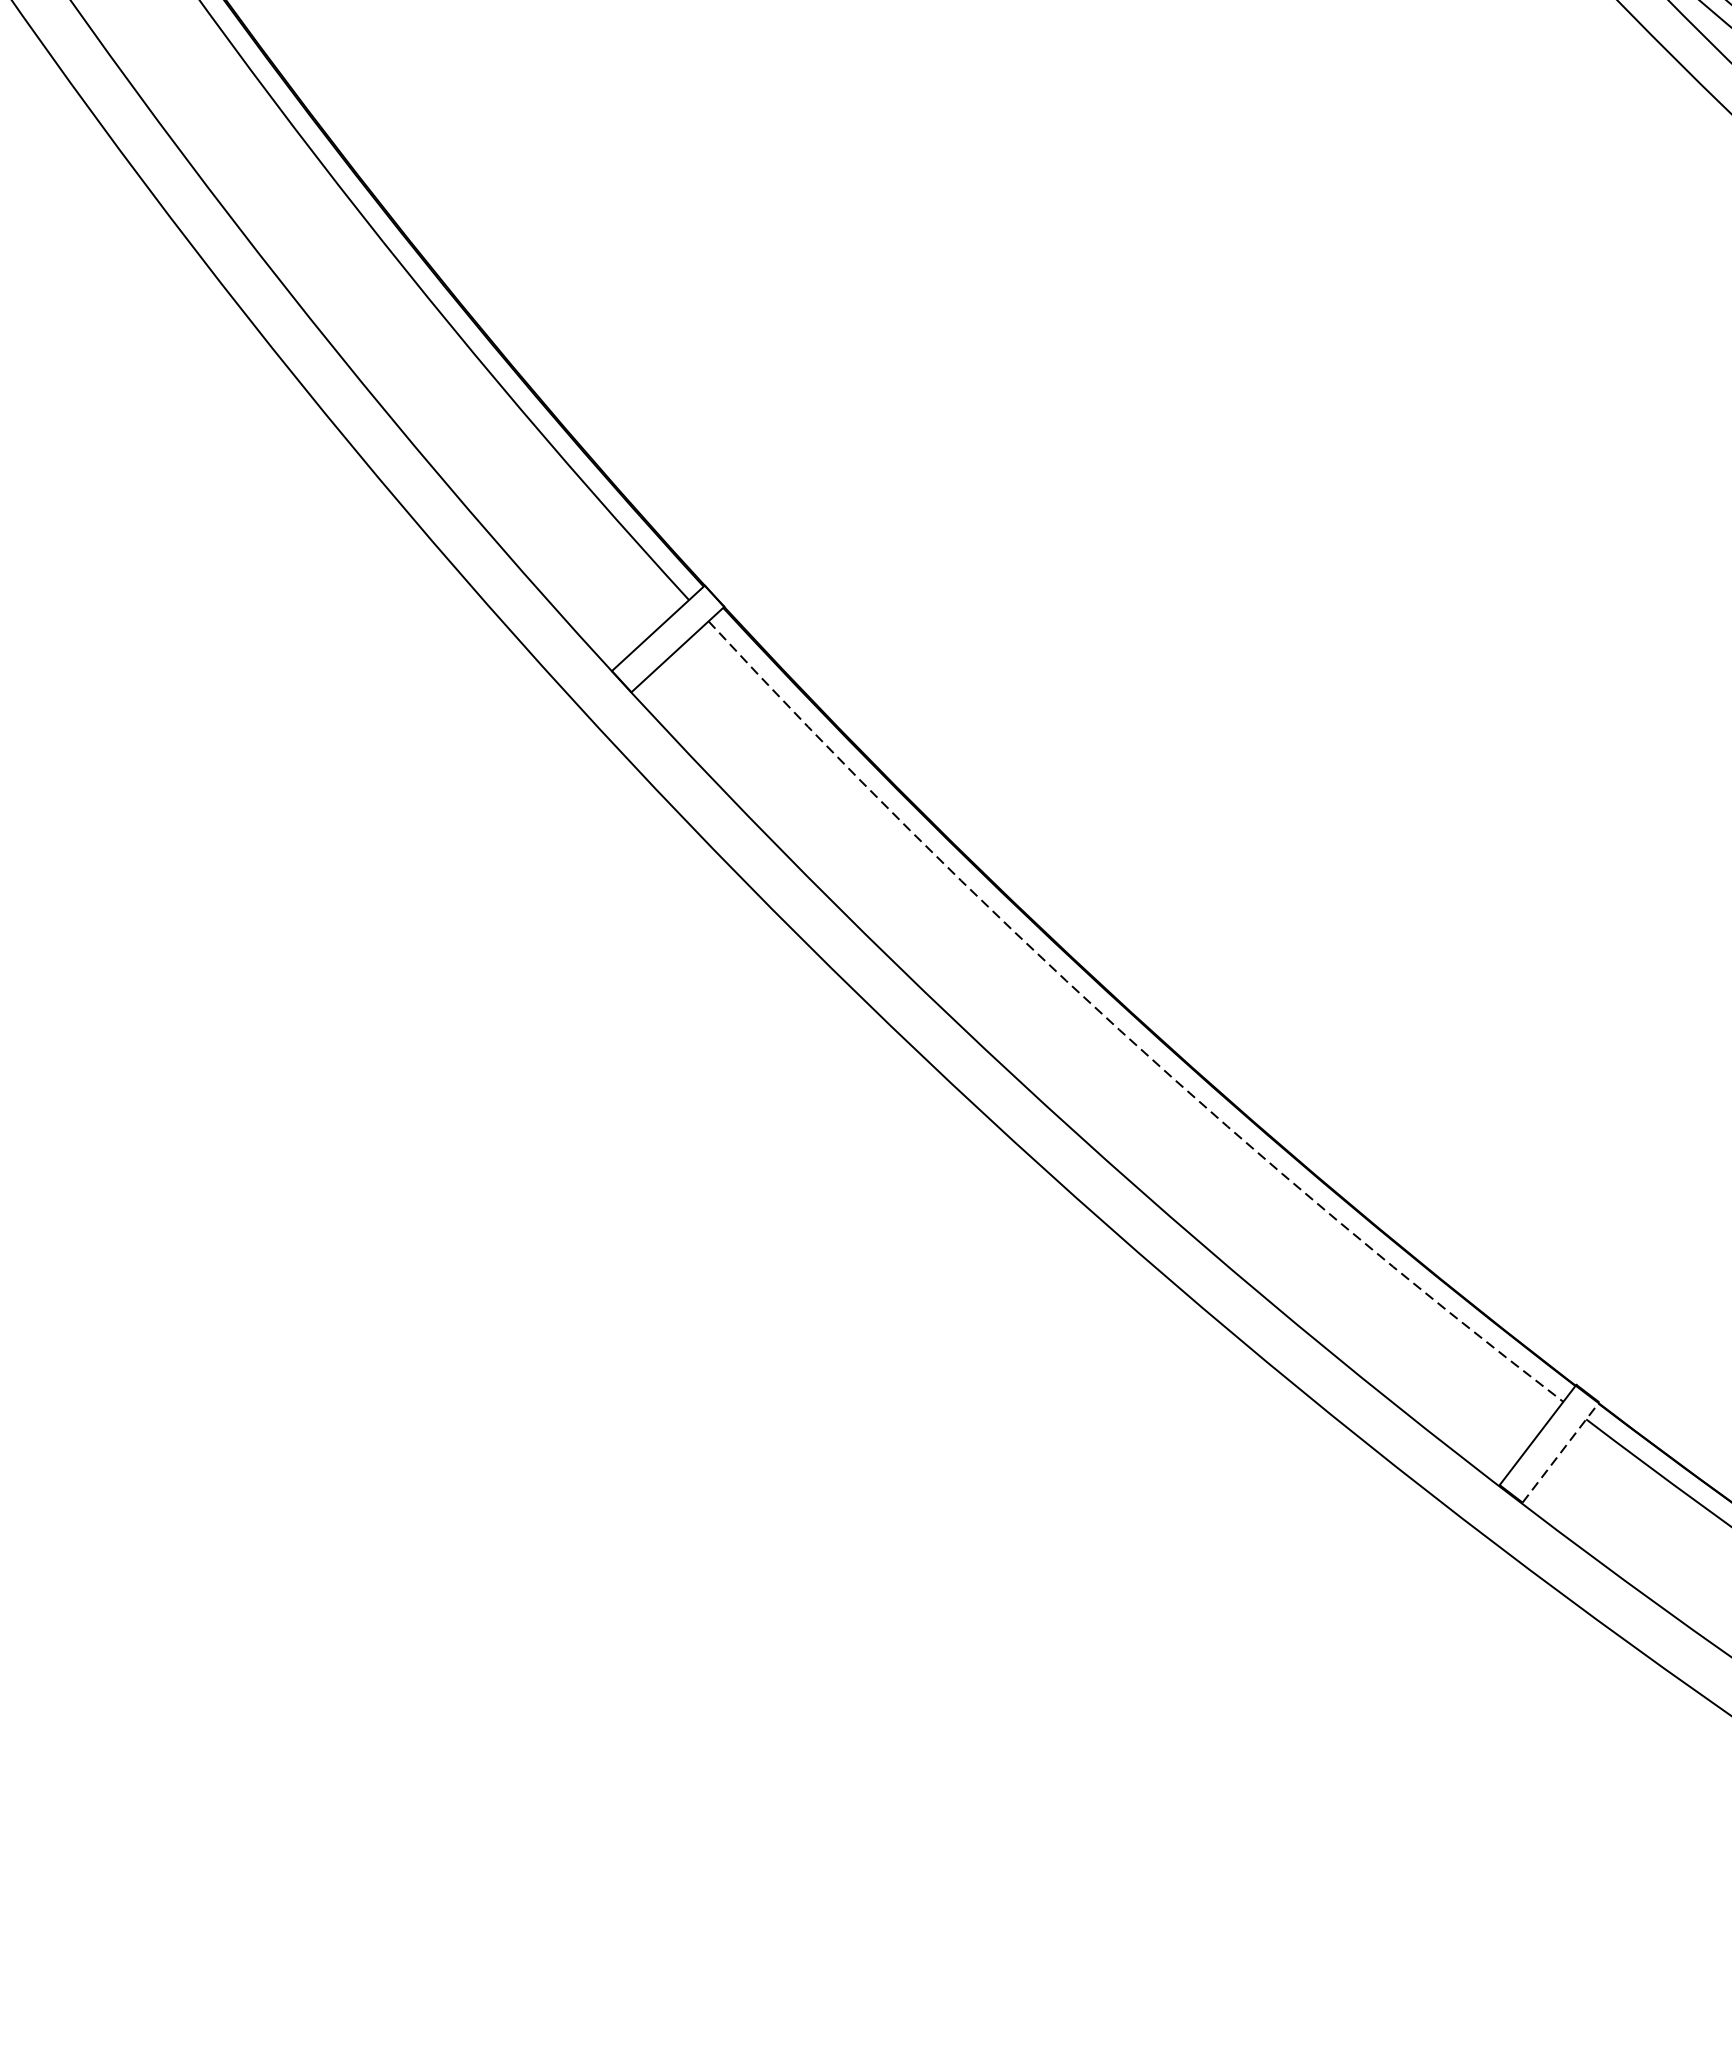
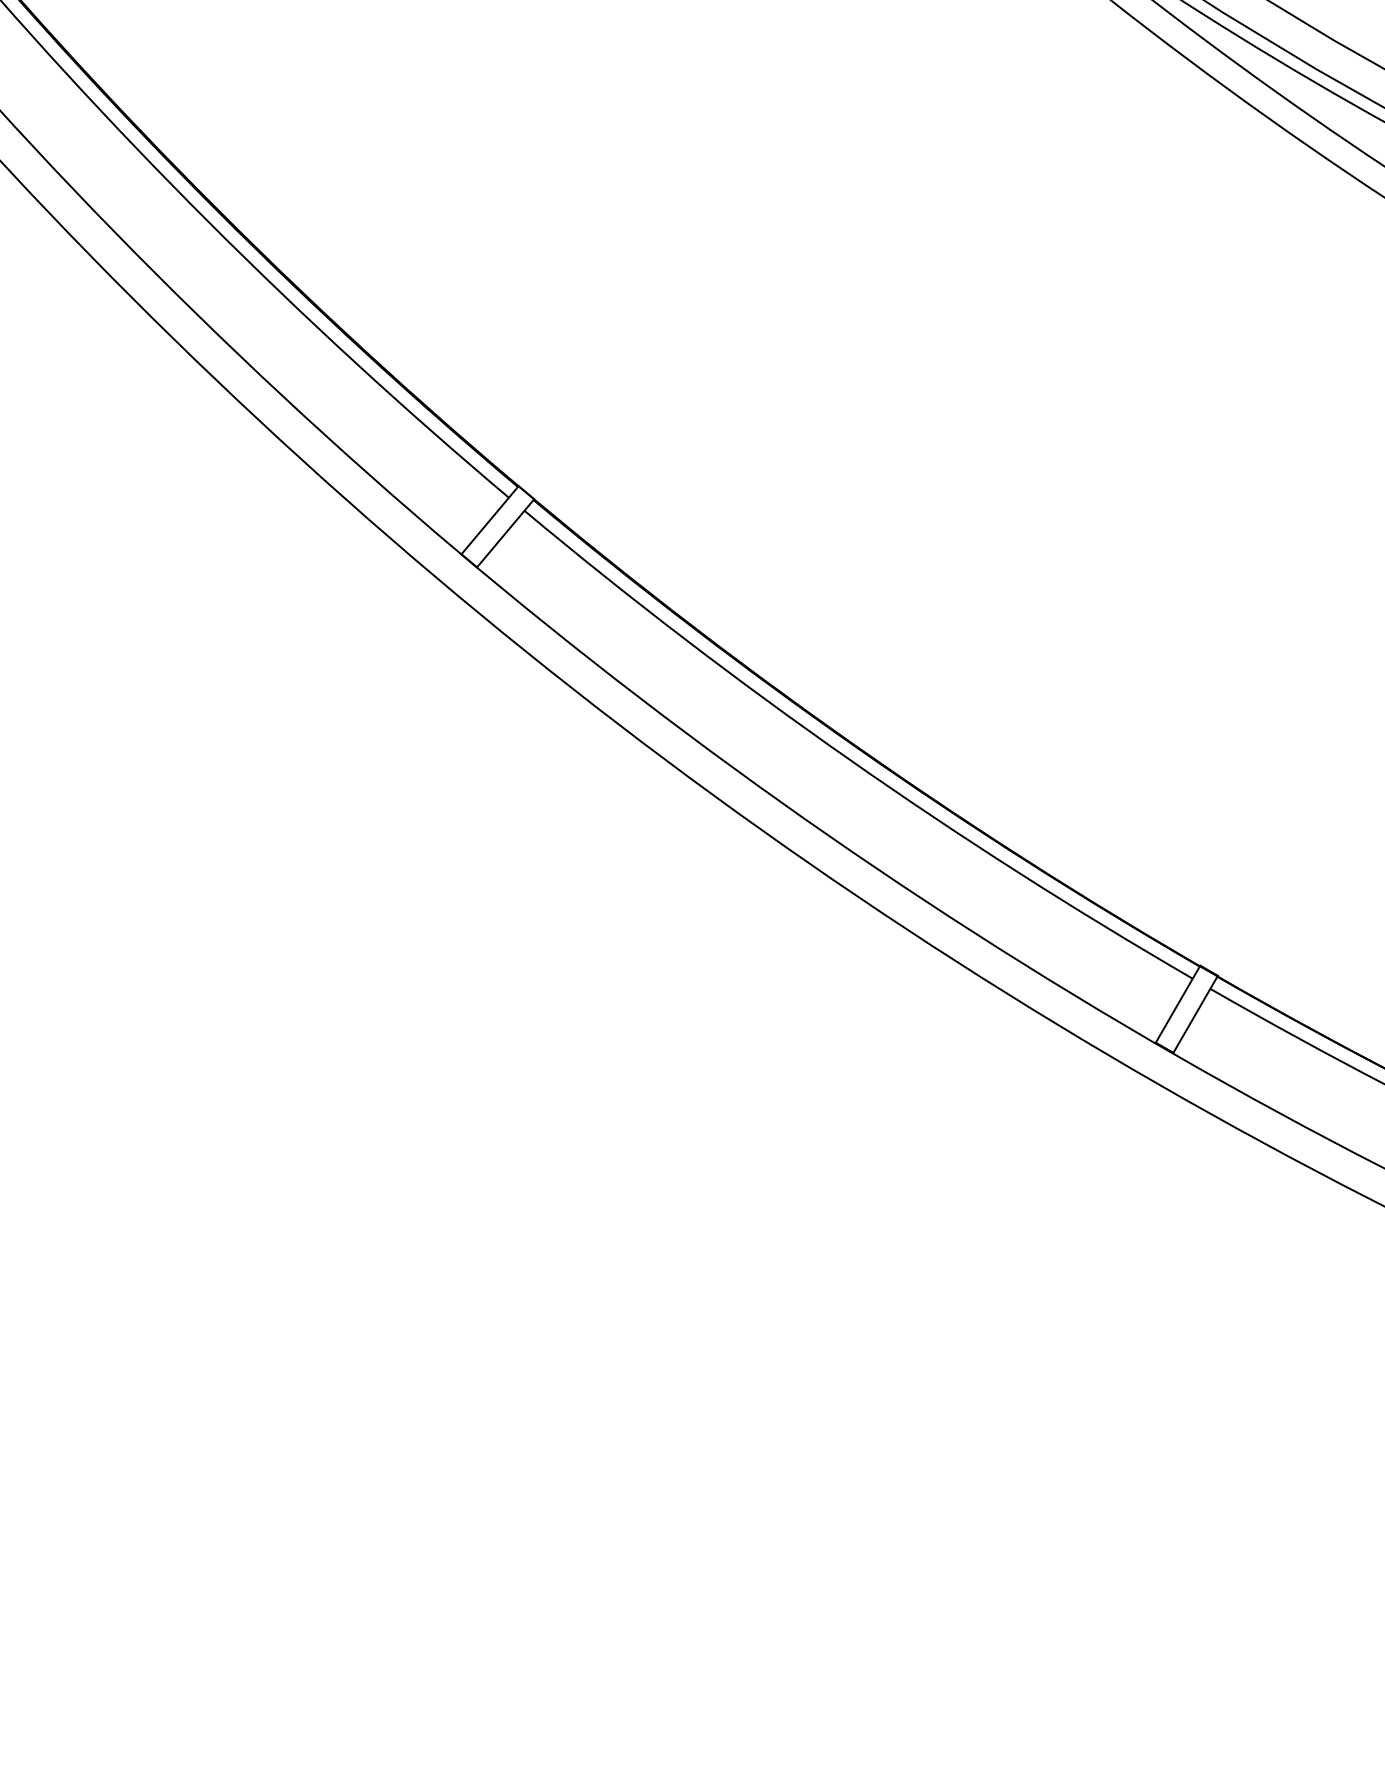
arc: (1119, 1030) -> (848, 759), dashed -> solid
line: (1560, 1451) -> (1195, 1013), dashed -> solid

